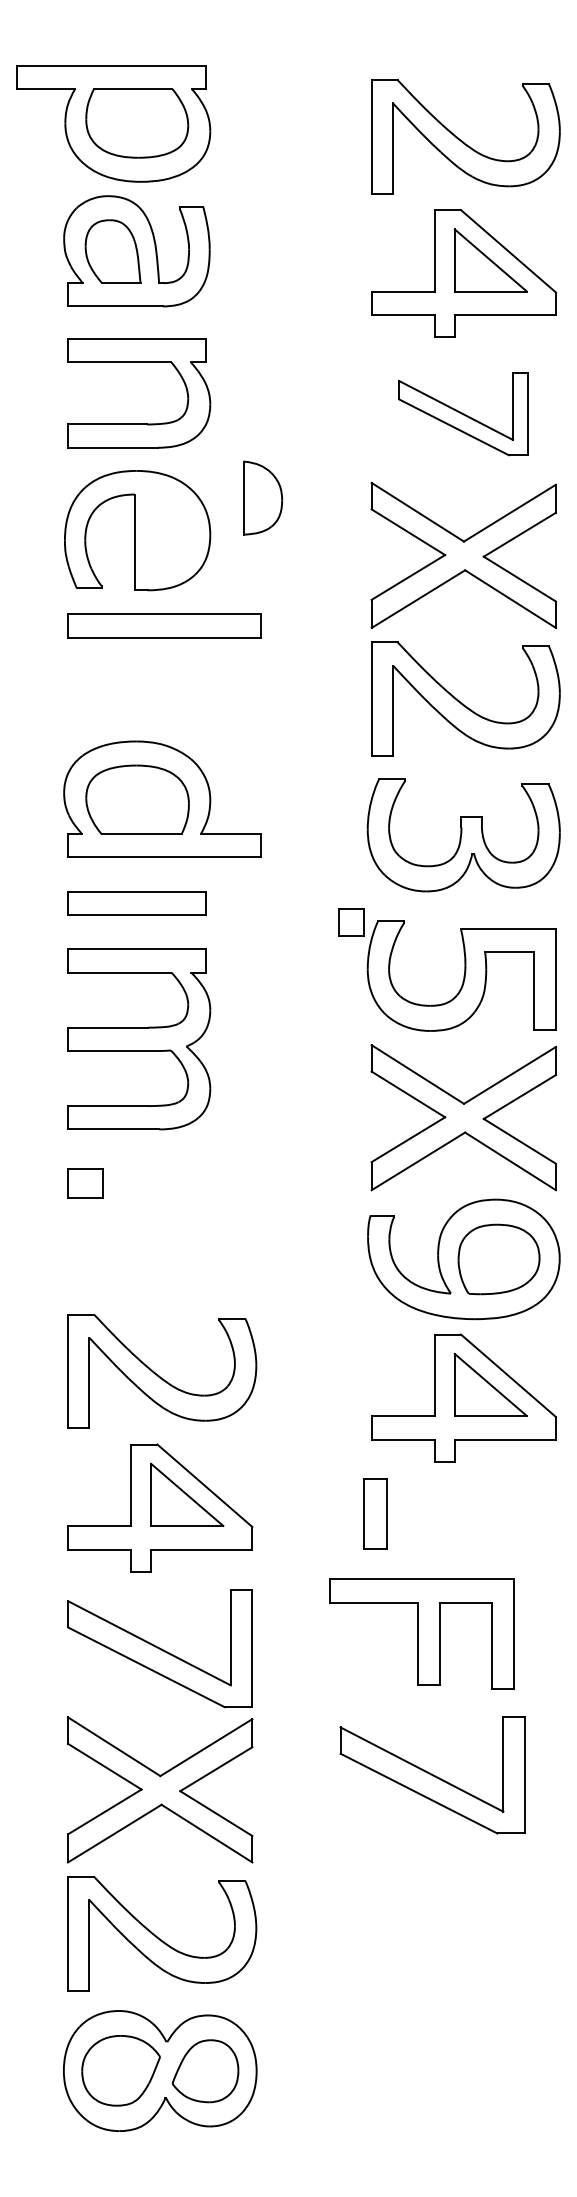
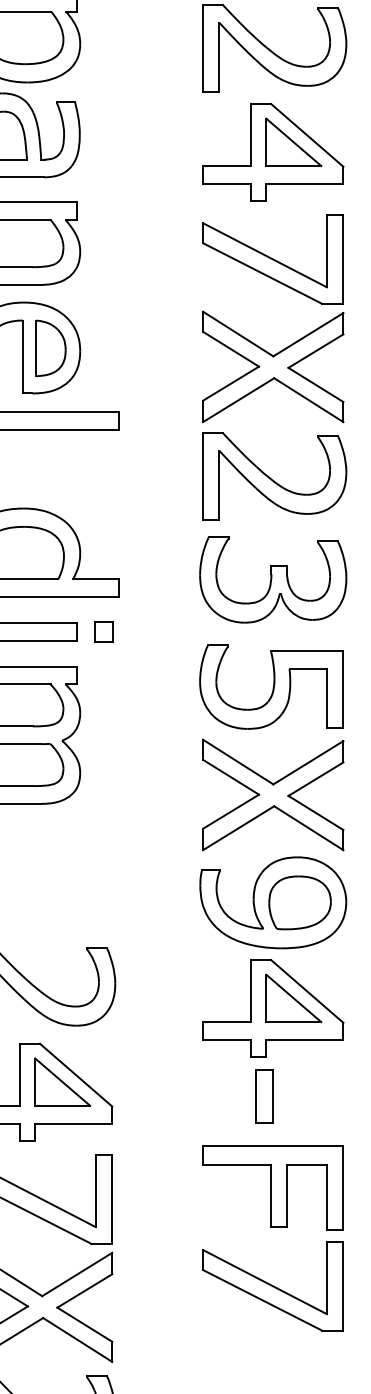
part: (463, 414) -> (273, 259), size x1.43
part: (263, 497) -> (51, 347), moved
part: (351, 922) -> (103, 631), moved
part: (375, 1513) -> (264, 1096), moved
part: (421, 1633) -> (273, 1187), moved
part: (432, 1775) -> (273, 1286), moved

